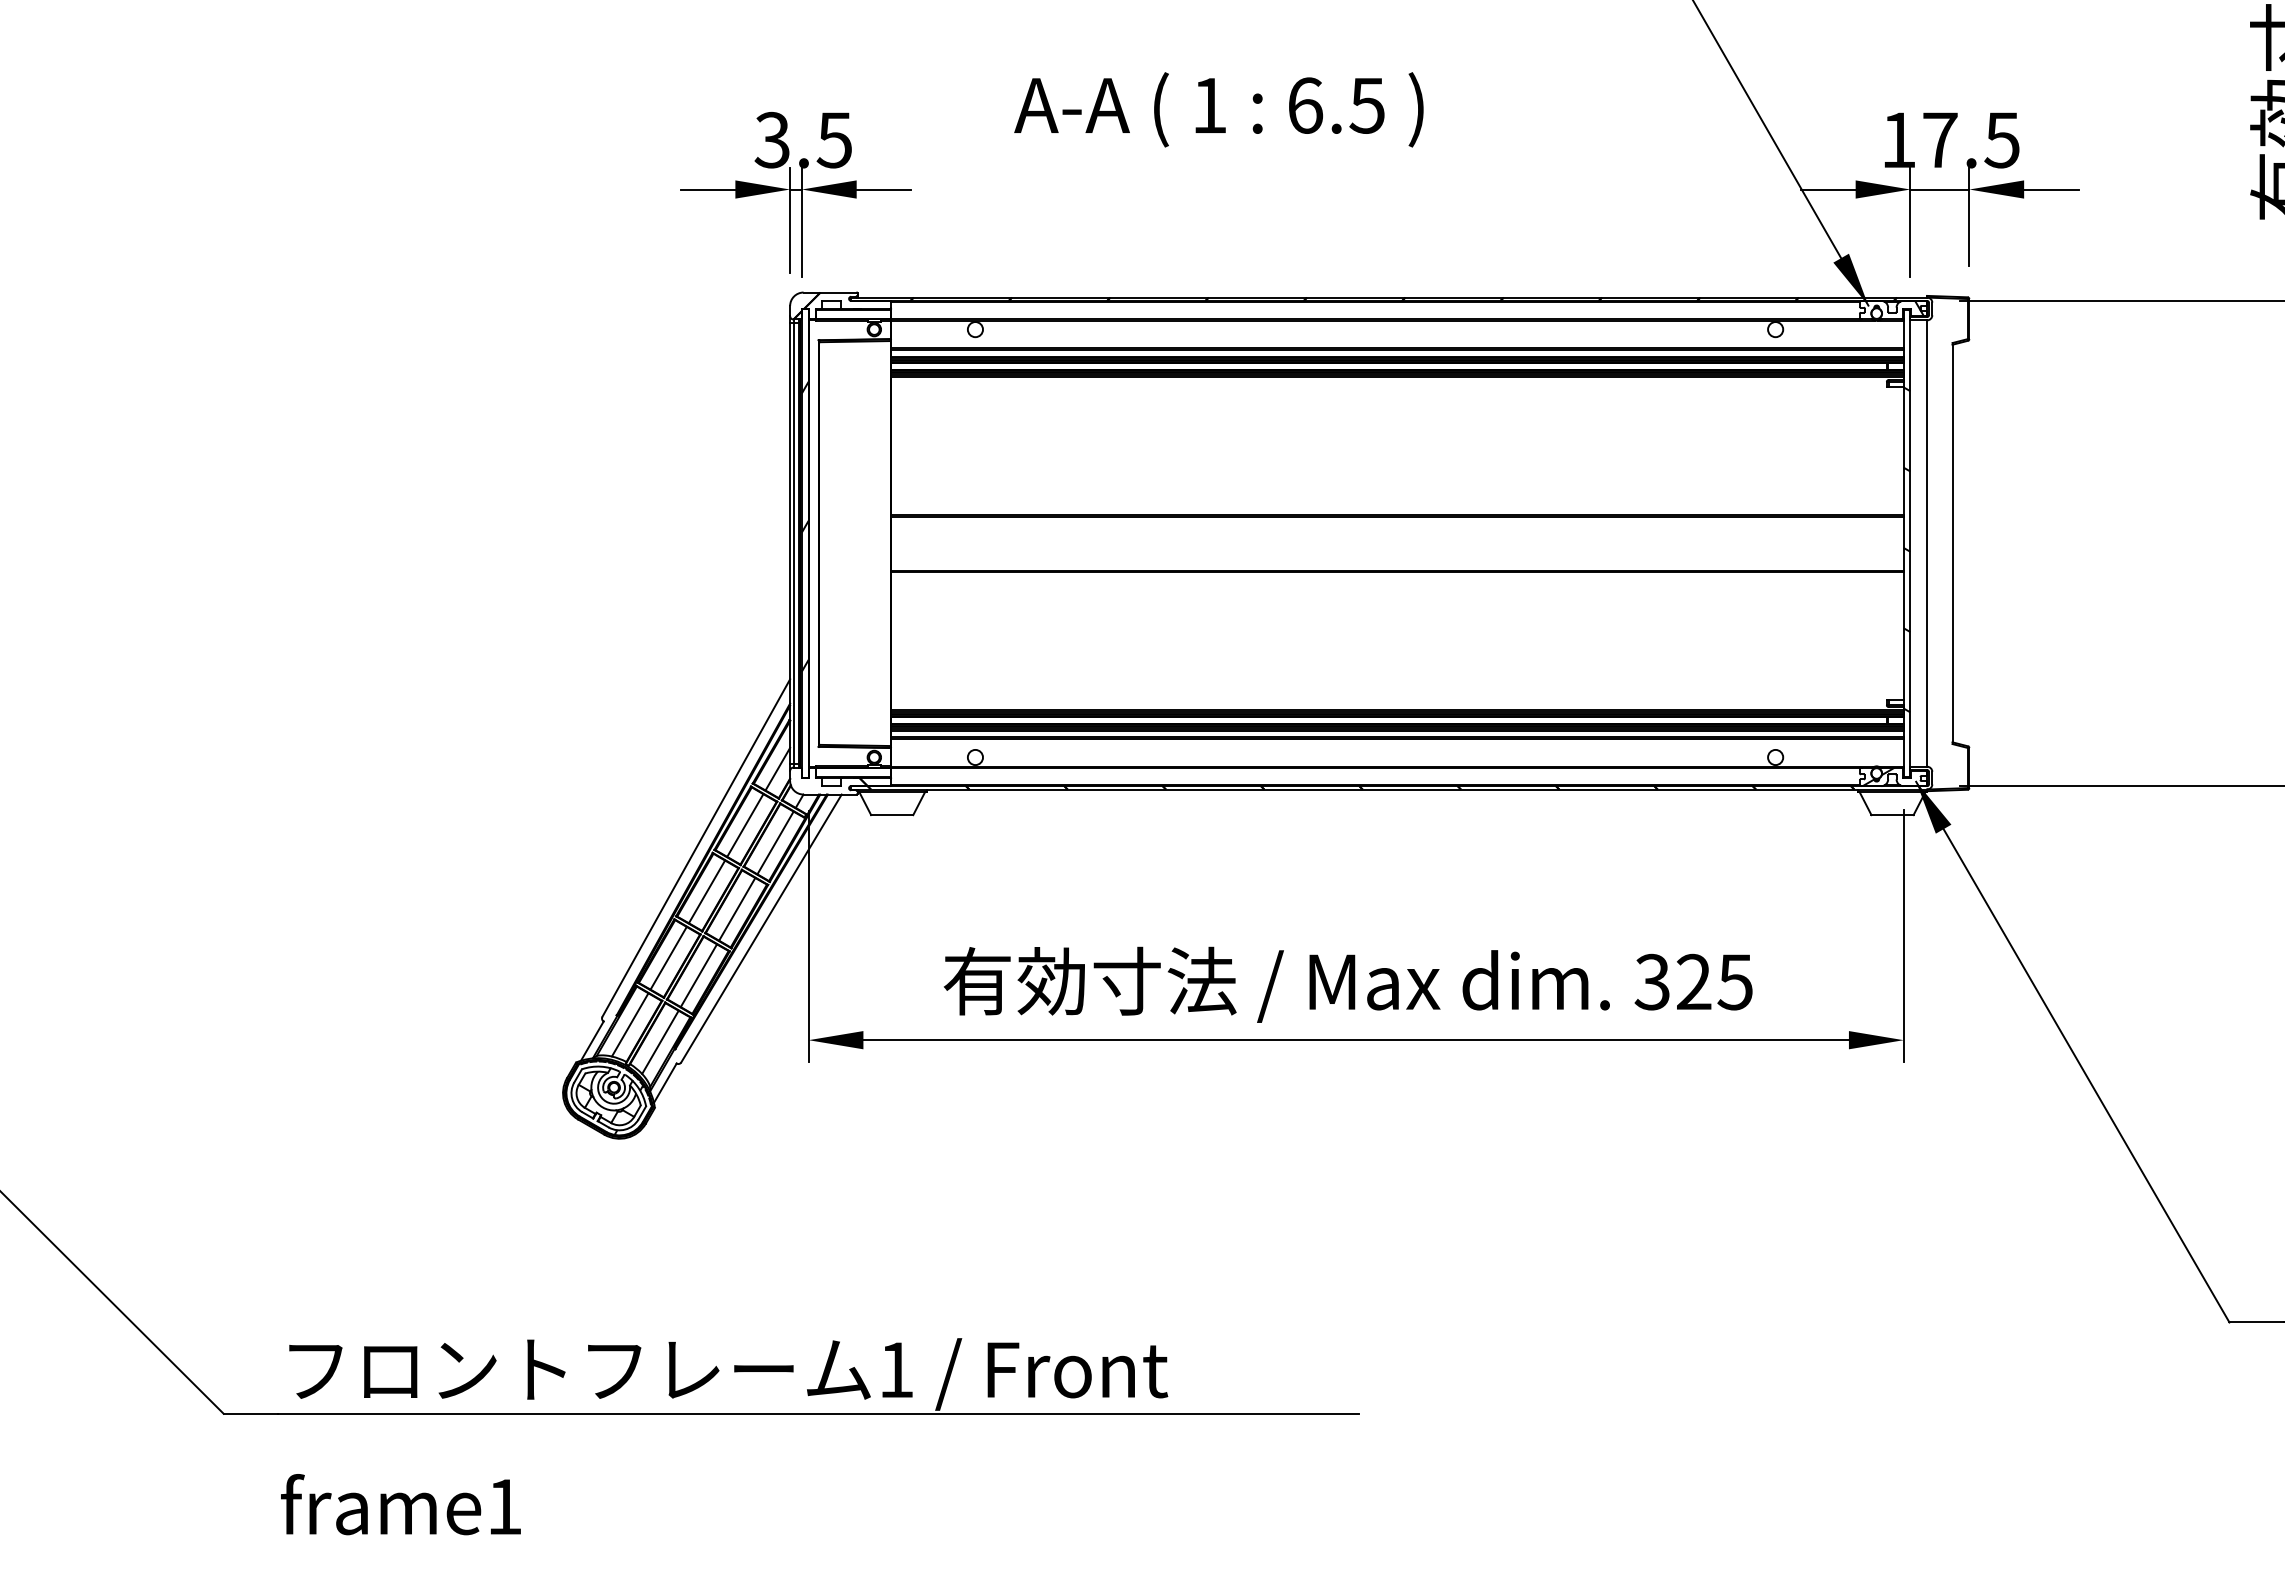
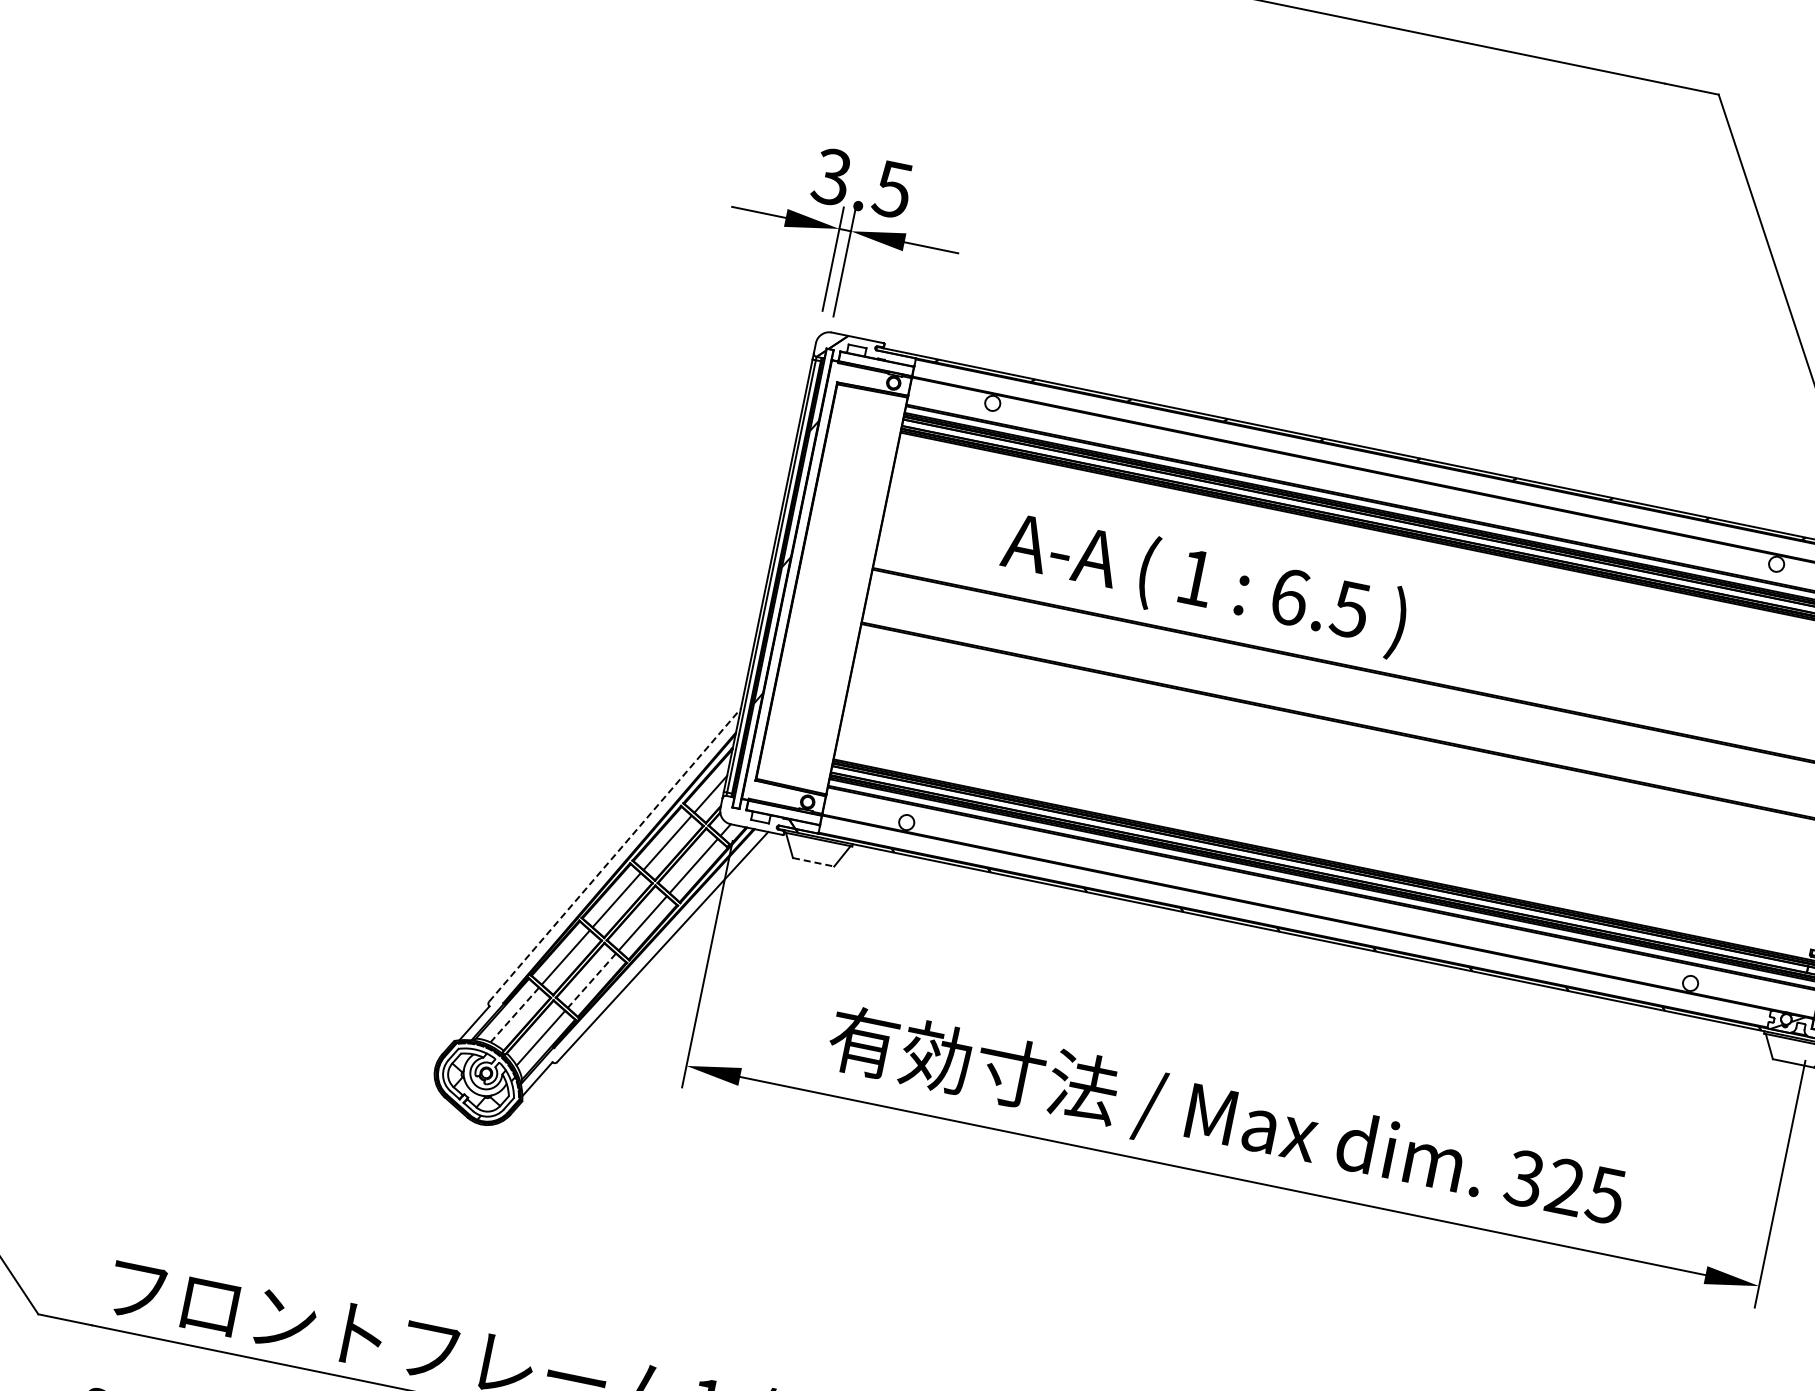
text: (1218, 109) -> (1203, 583), moved
line: (892, 815) -> (813, 862), solid -> dashed
line: (696, 847) -> (615, 854), solid -> dashed
line: (698, 976) -> (591, 981), solid -> dashed
line: (630, 1024) -> (515, 1014), solid -> dashed

